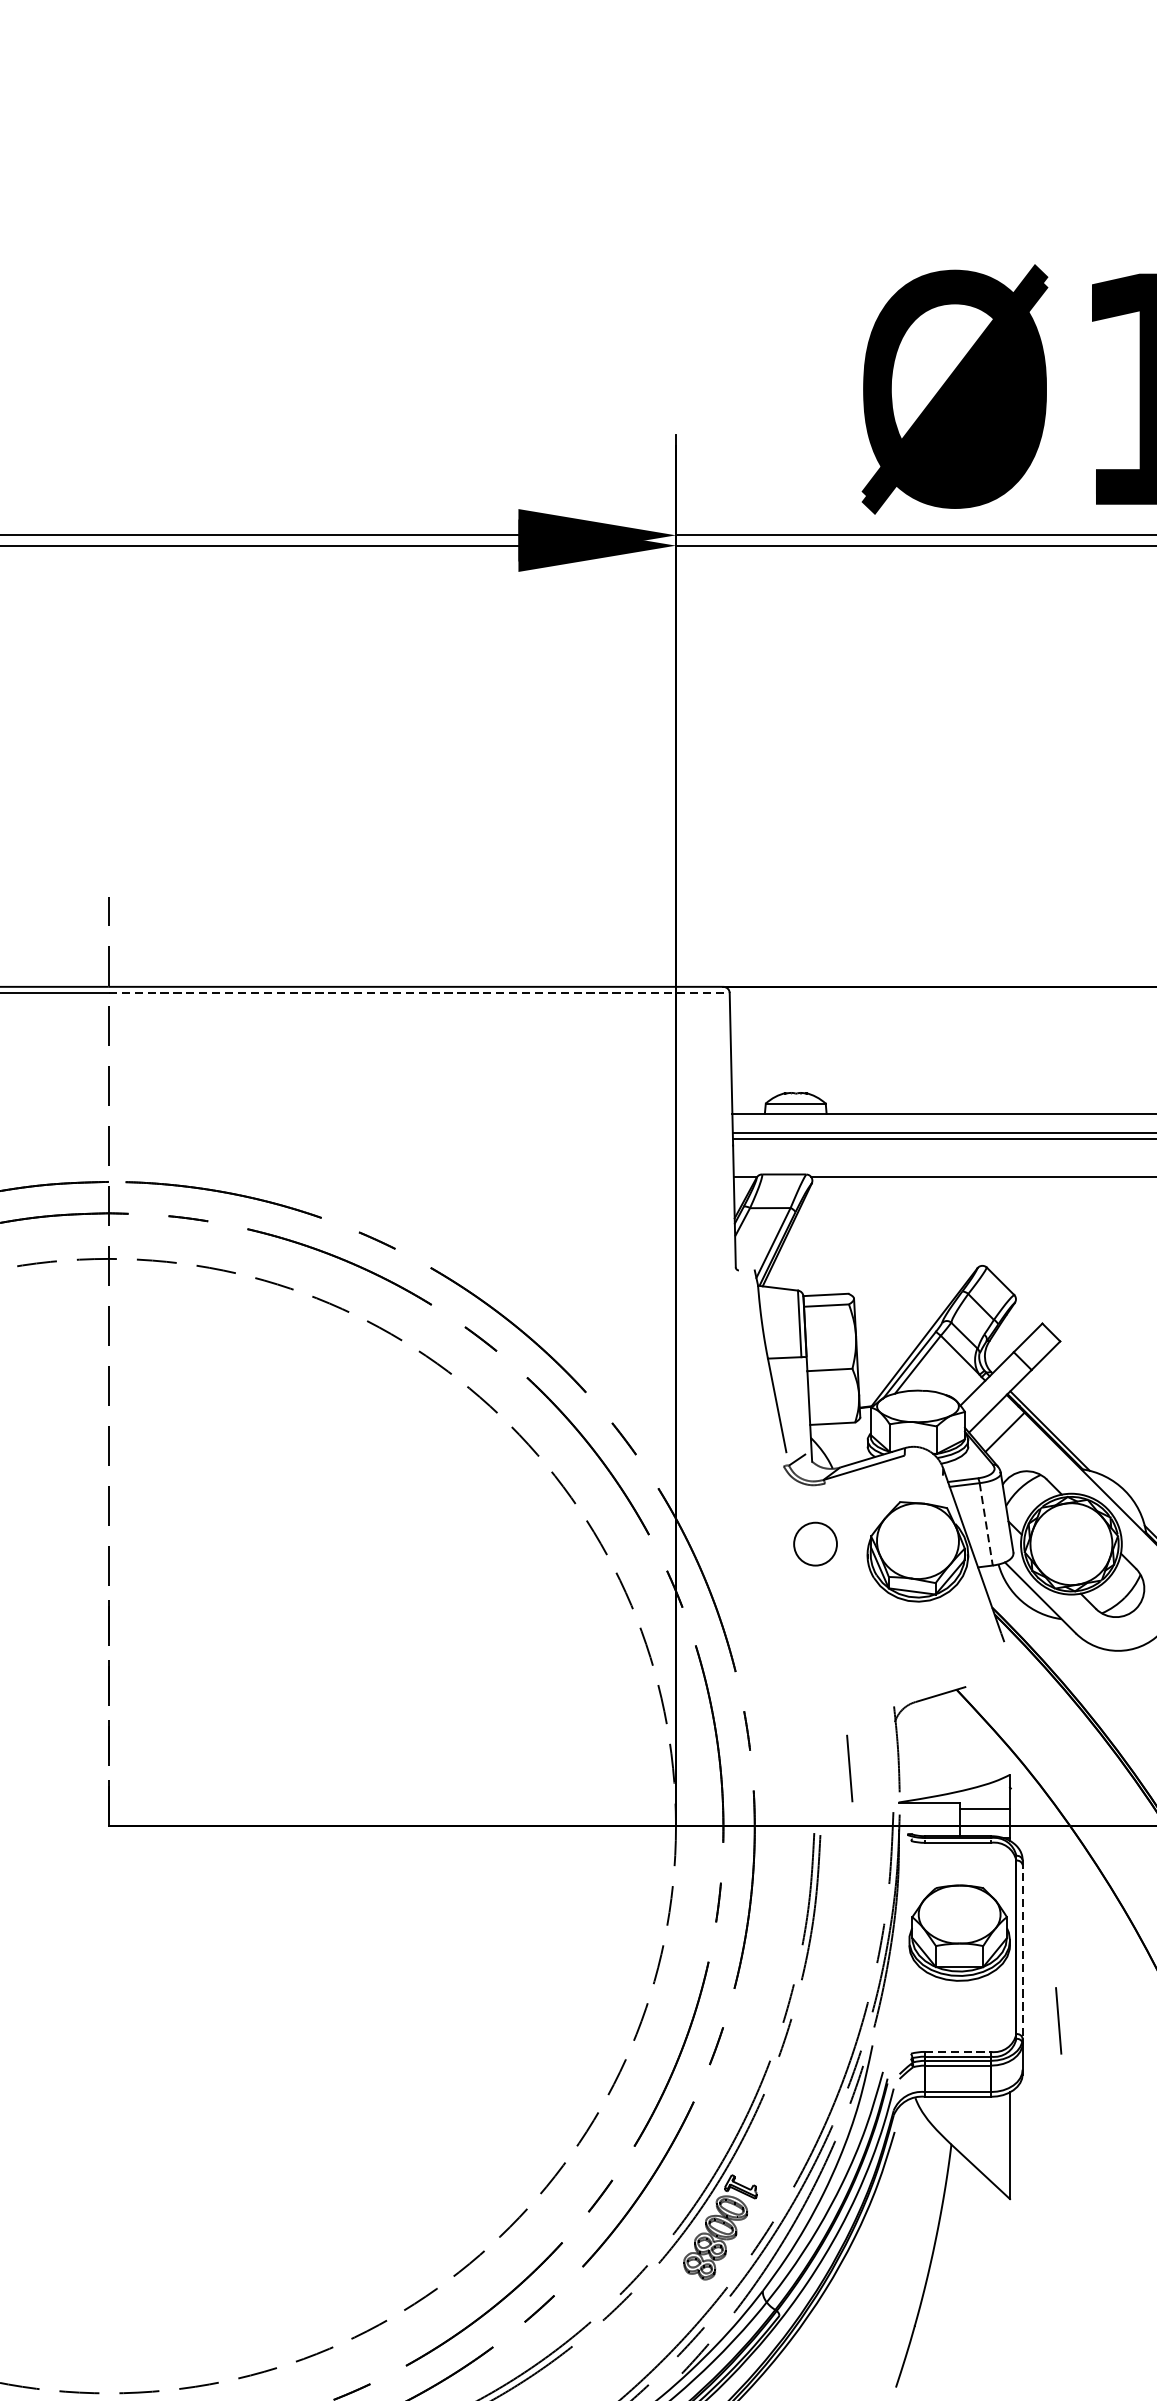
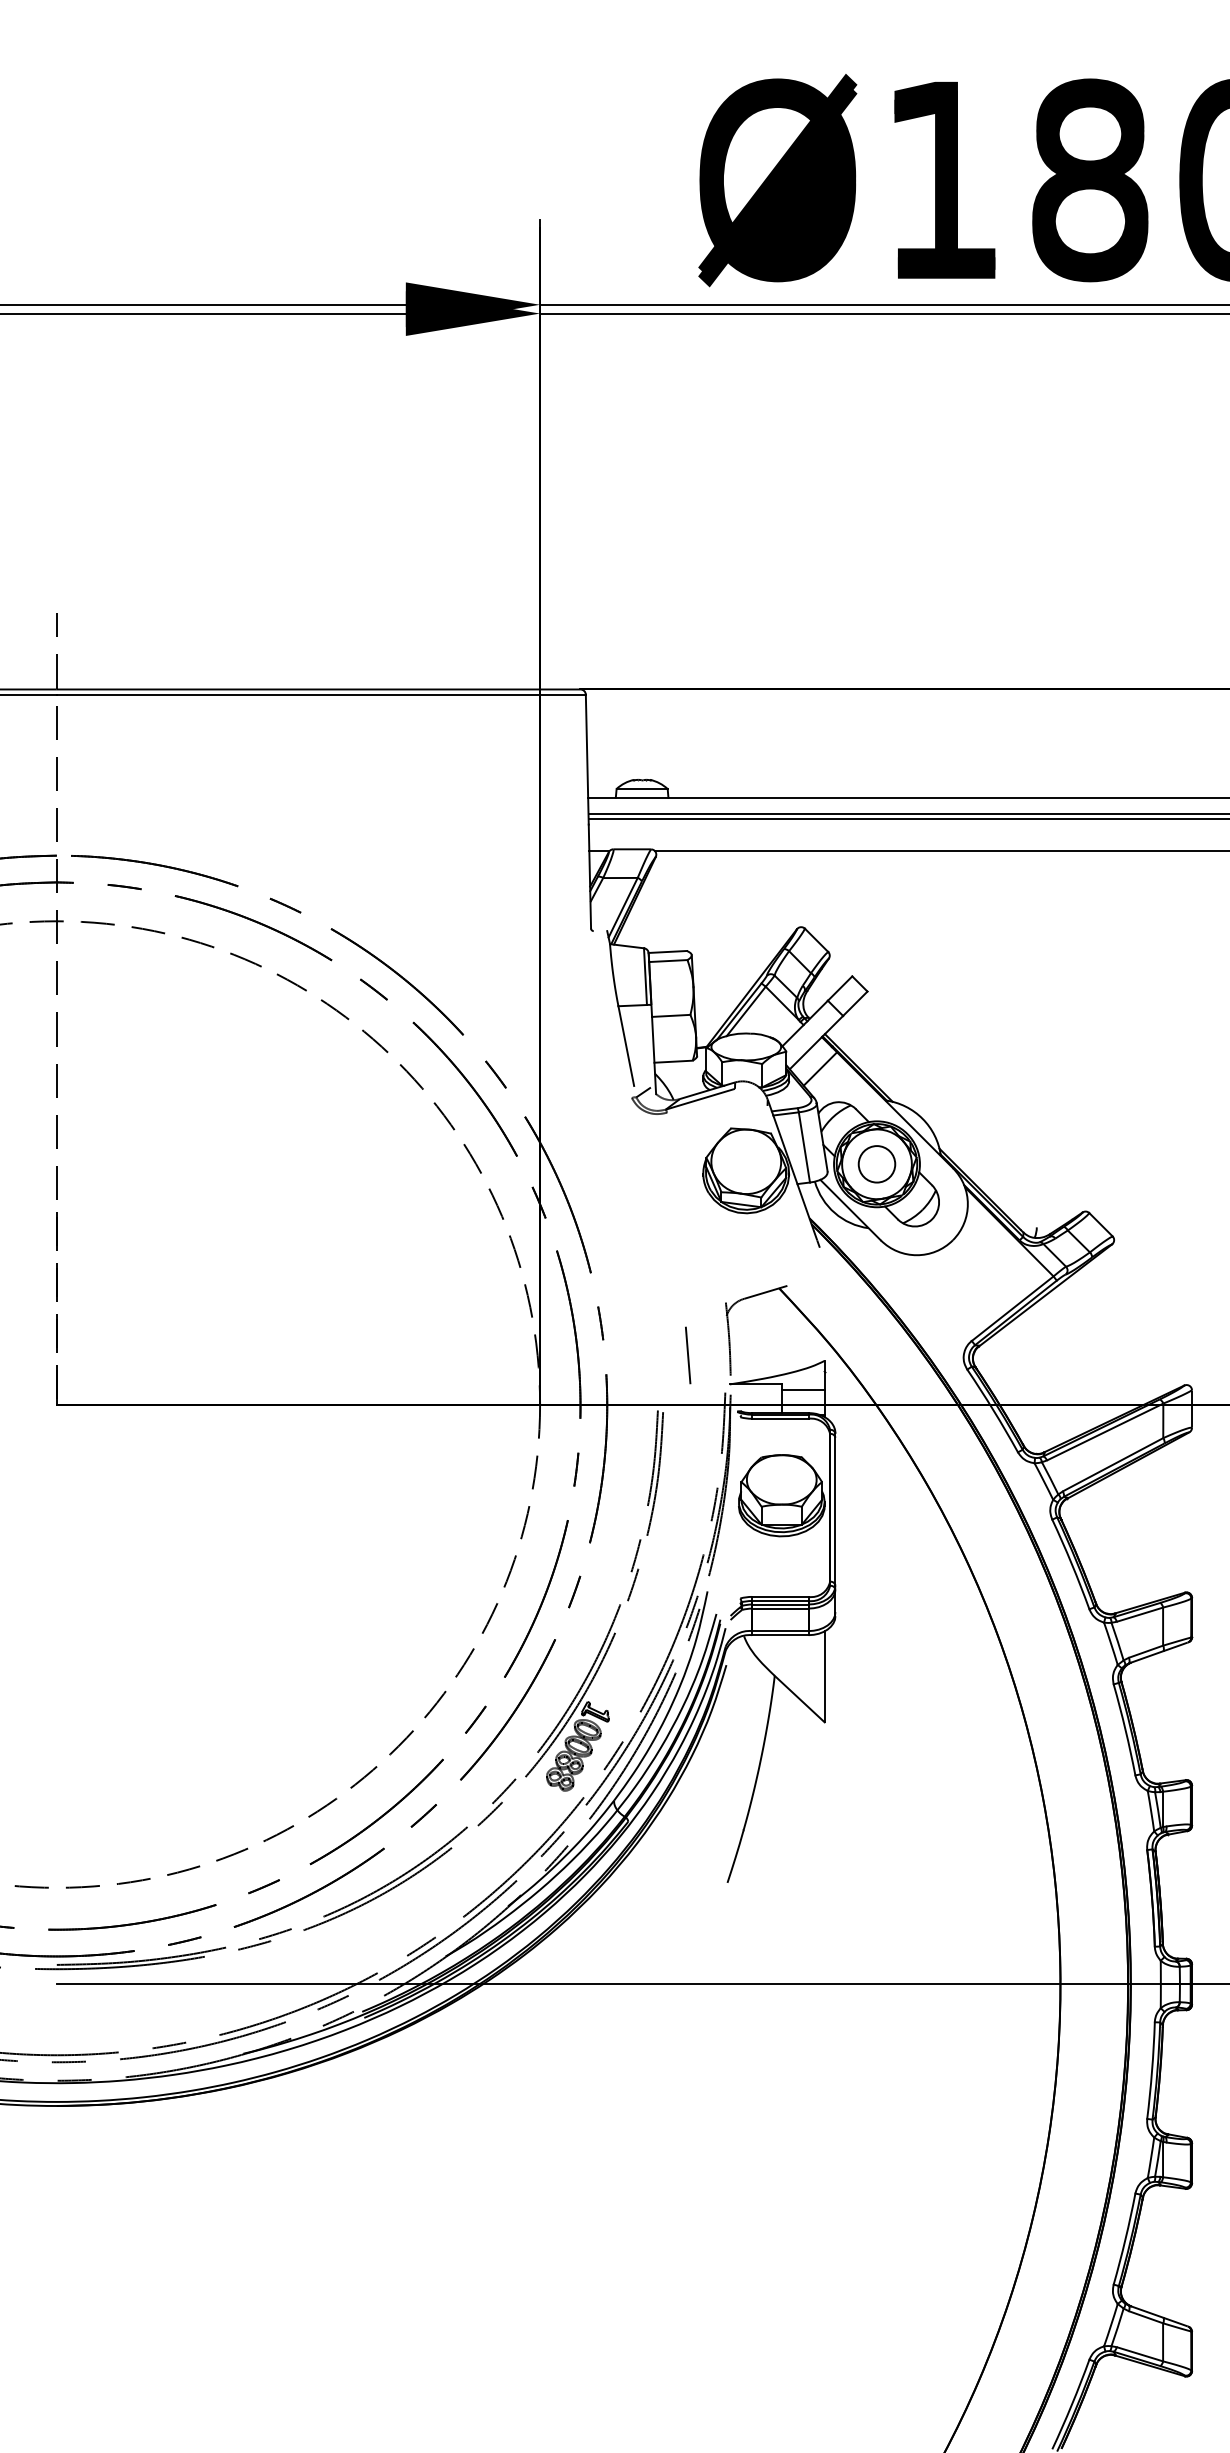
line: (419, 992) -> (321, 694), dashed -> solid
line: (986, 1524) -> (804, 1147), dashed -> solid
circle: (814, 1544) -> (876, 1164), moved
line: (1022, 1949) -> (835, 1509), dashed -> solid
line: (1059, 2020) -> (866, 1570), removed
line: (958, 2051) -> (780, 1596), dashed -> solid

